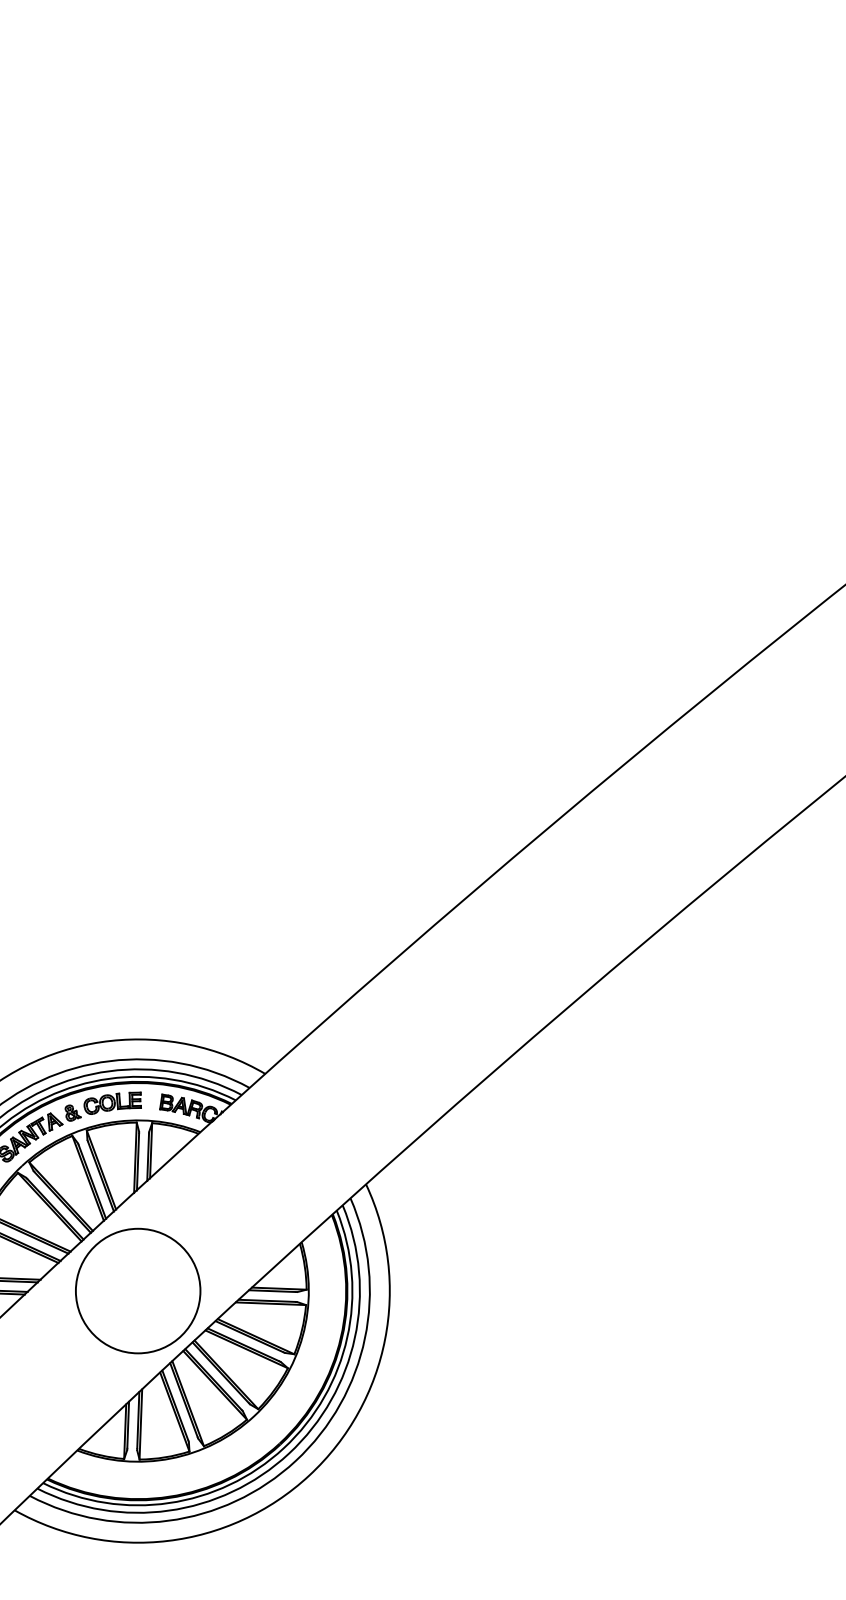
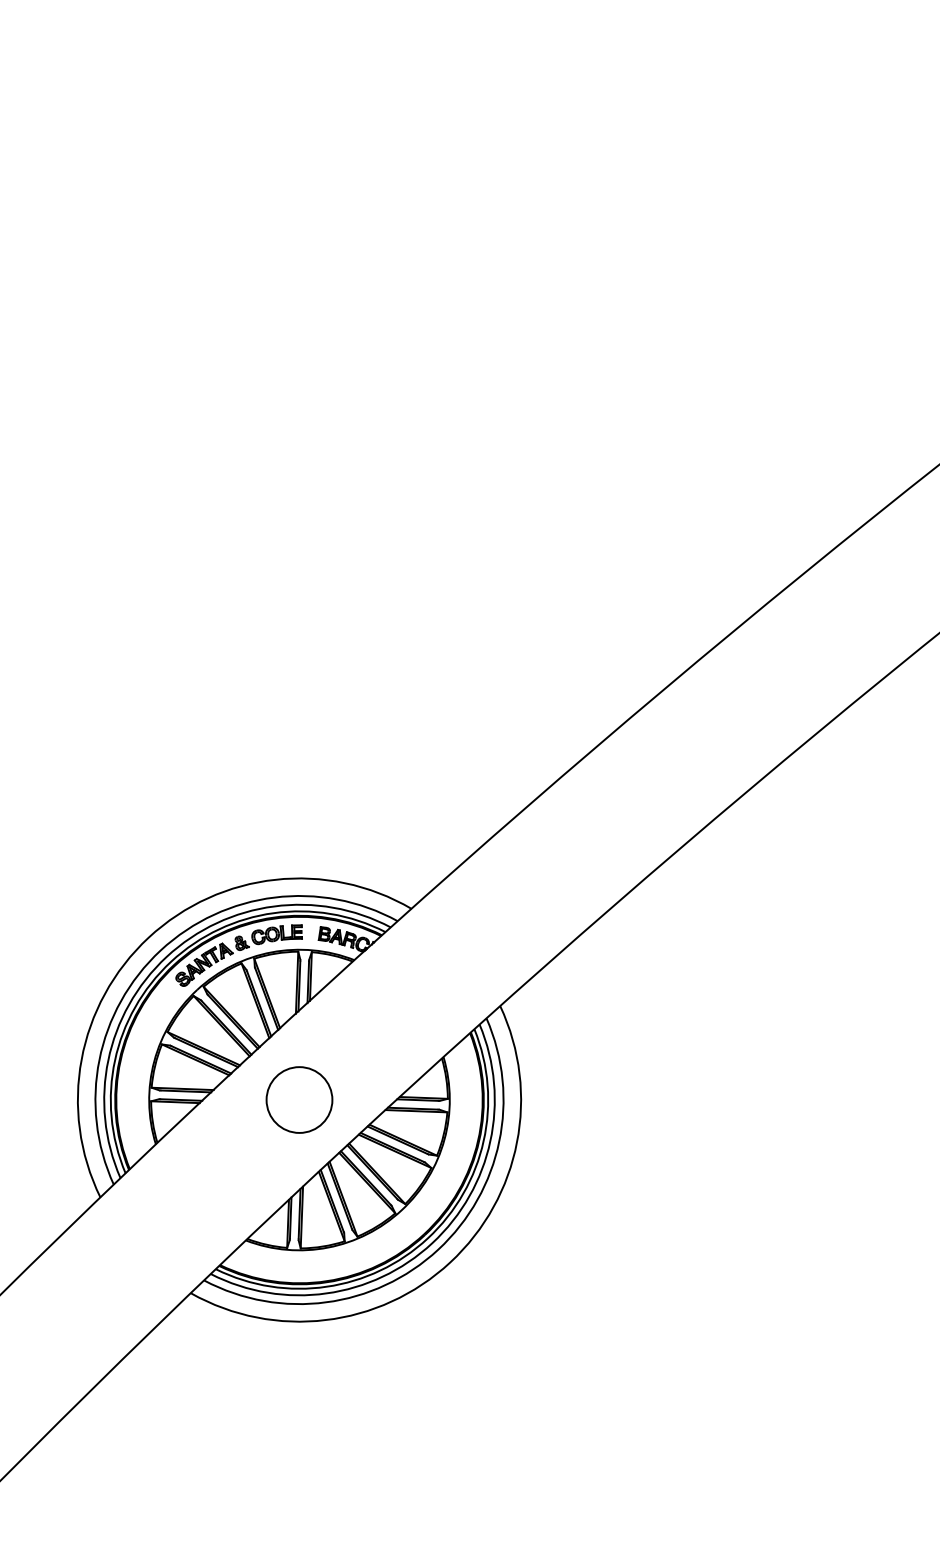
circle: (138, 1290) -> (299, 1099), size x0.6

